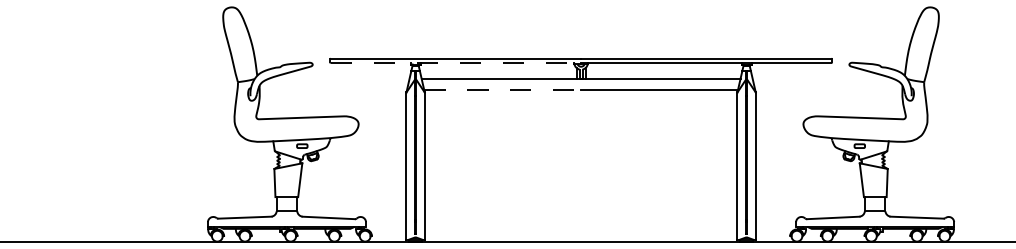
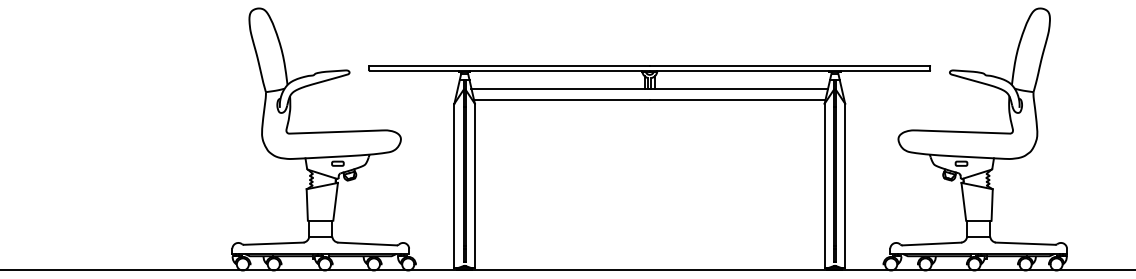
line: (455, 62) -> (509, 70), dashed -> solid
line: (502, 89) -> (561, 100), dashed -> solid

